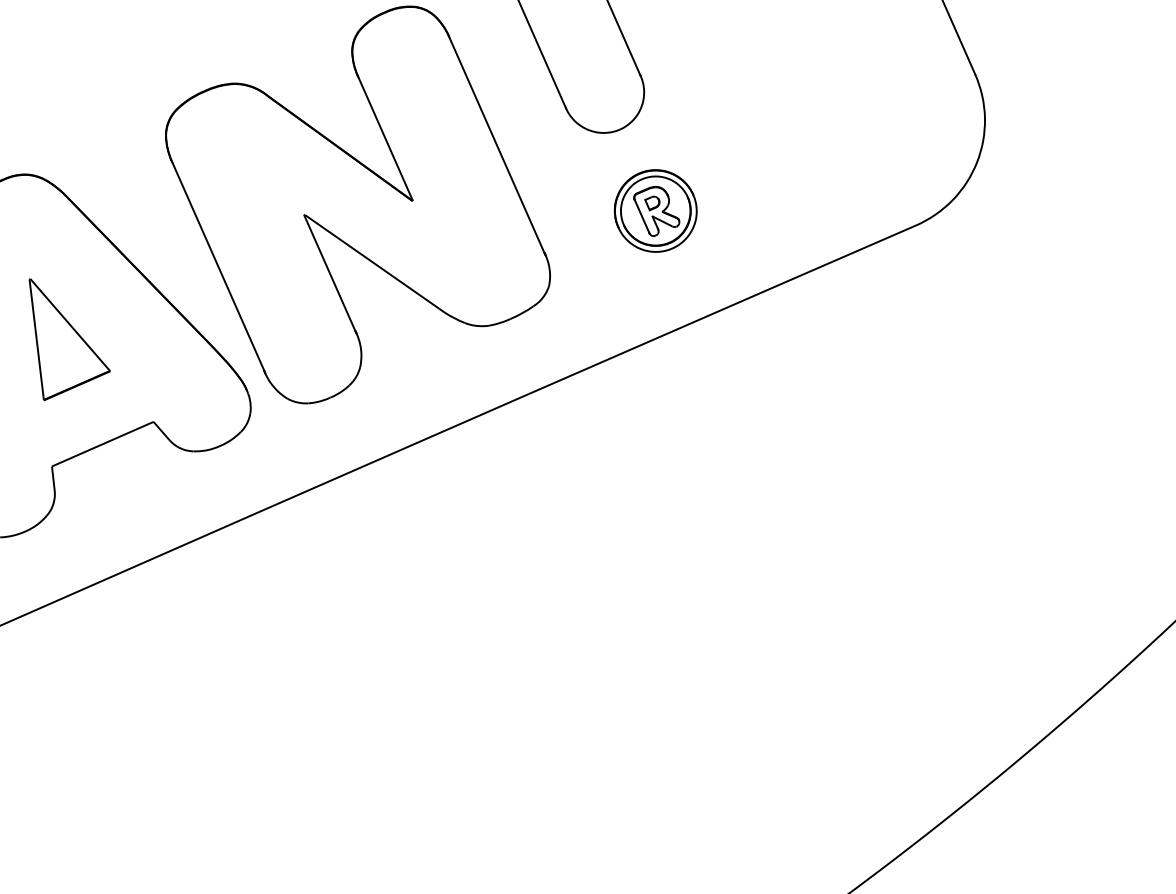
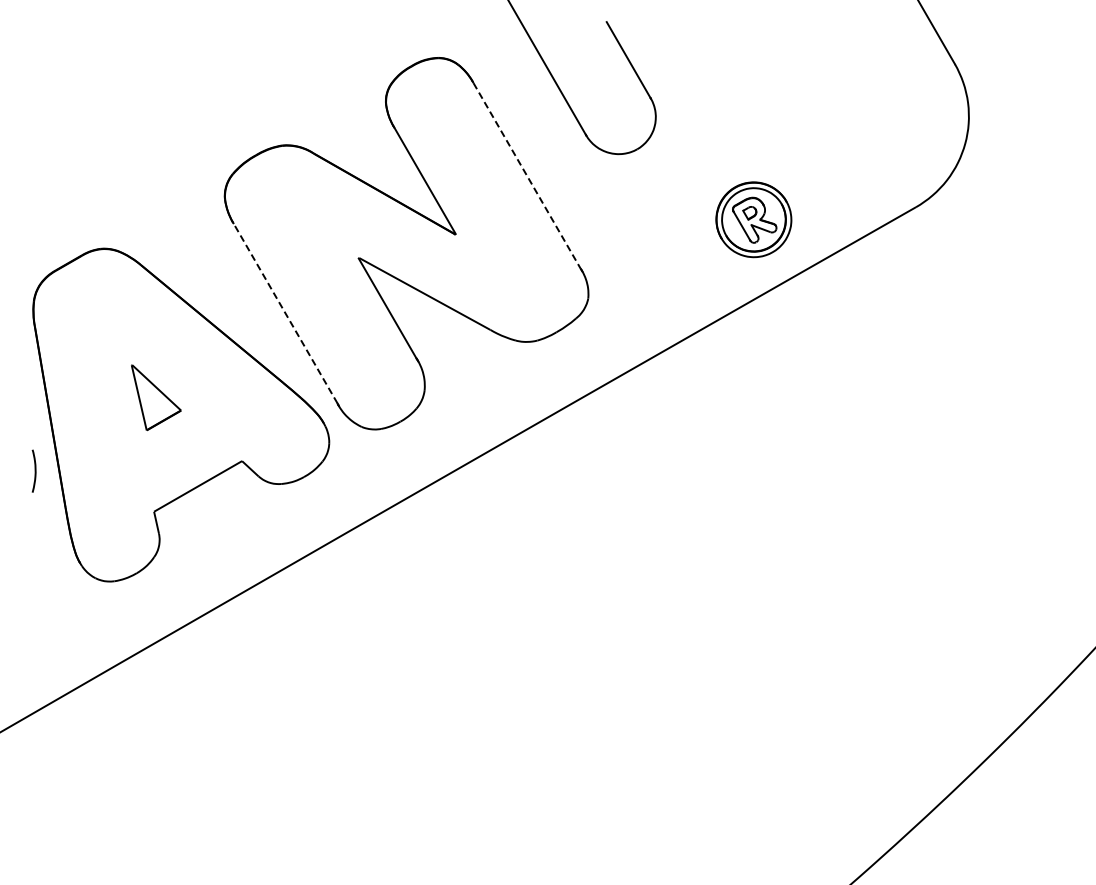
line: (497, 146) -> (527, 176), solid -> dashed
part: (655, 210) -> (753, 219), moved
line: (218, 266) -> (285, 313), solid -> dashed
part: (68, 342) -> (156, 397), size x0.6

